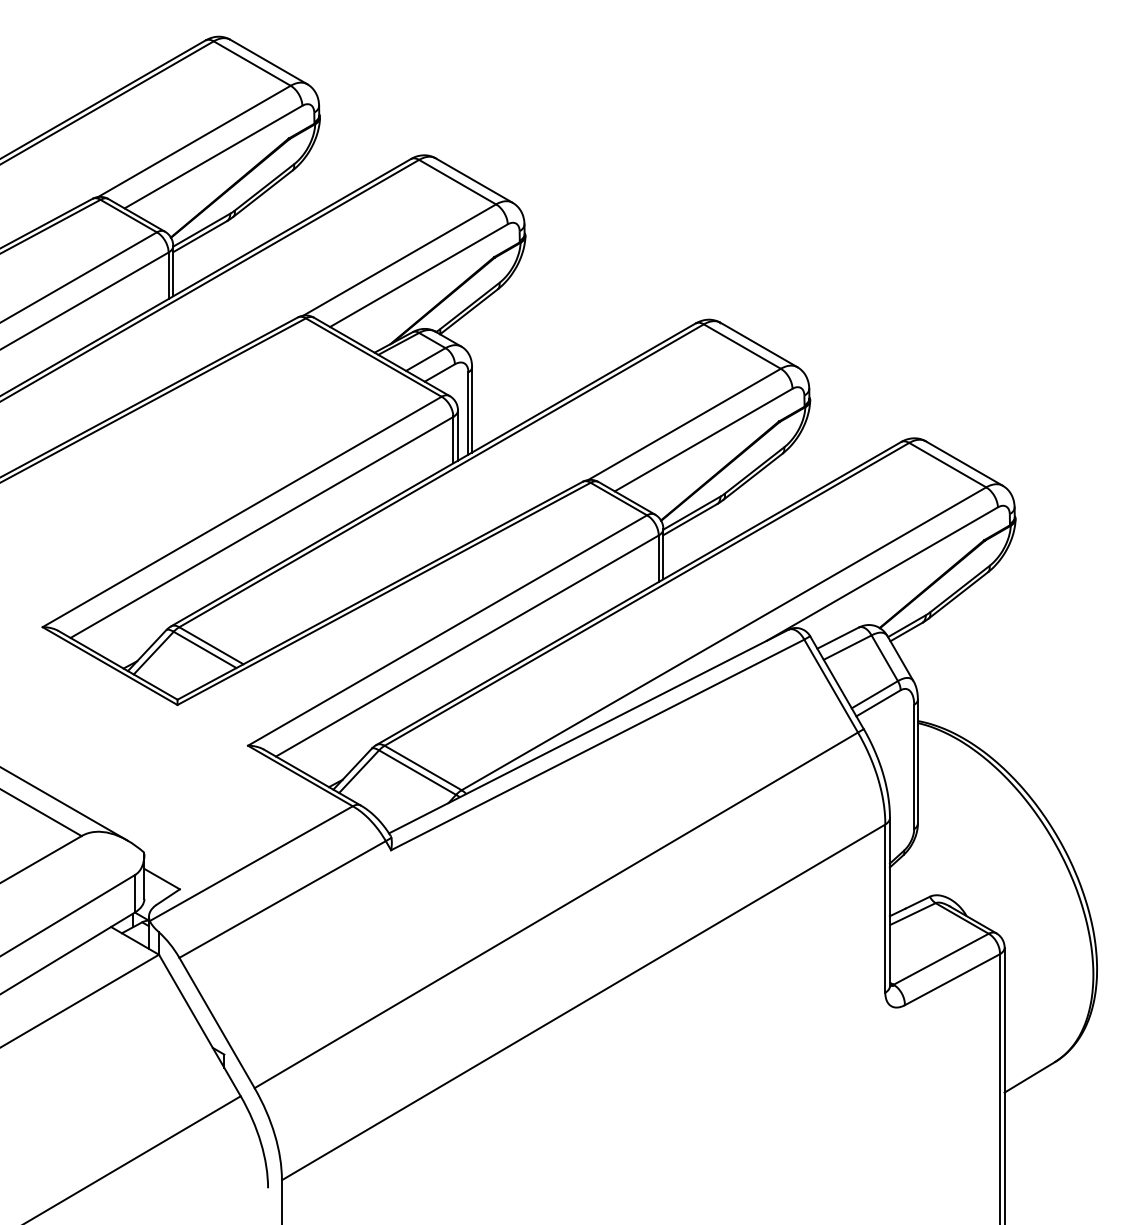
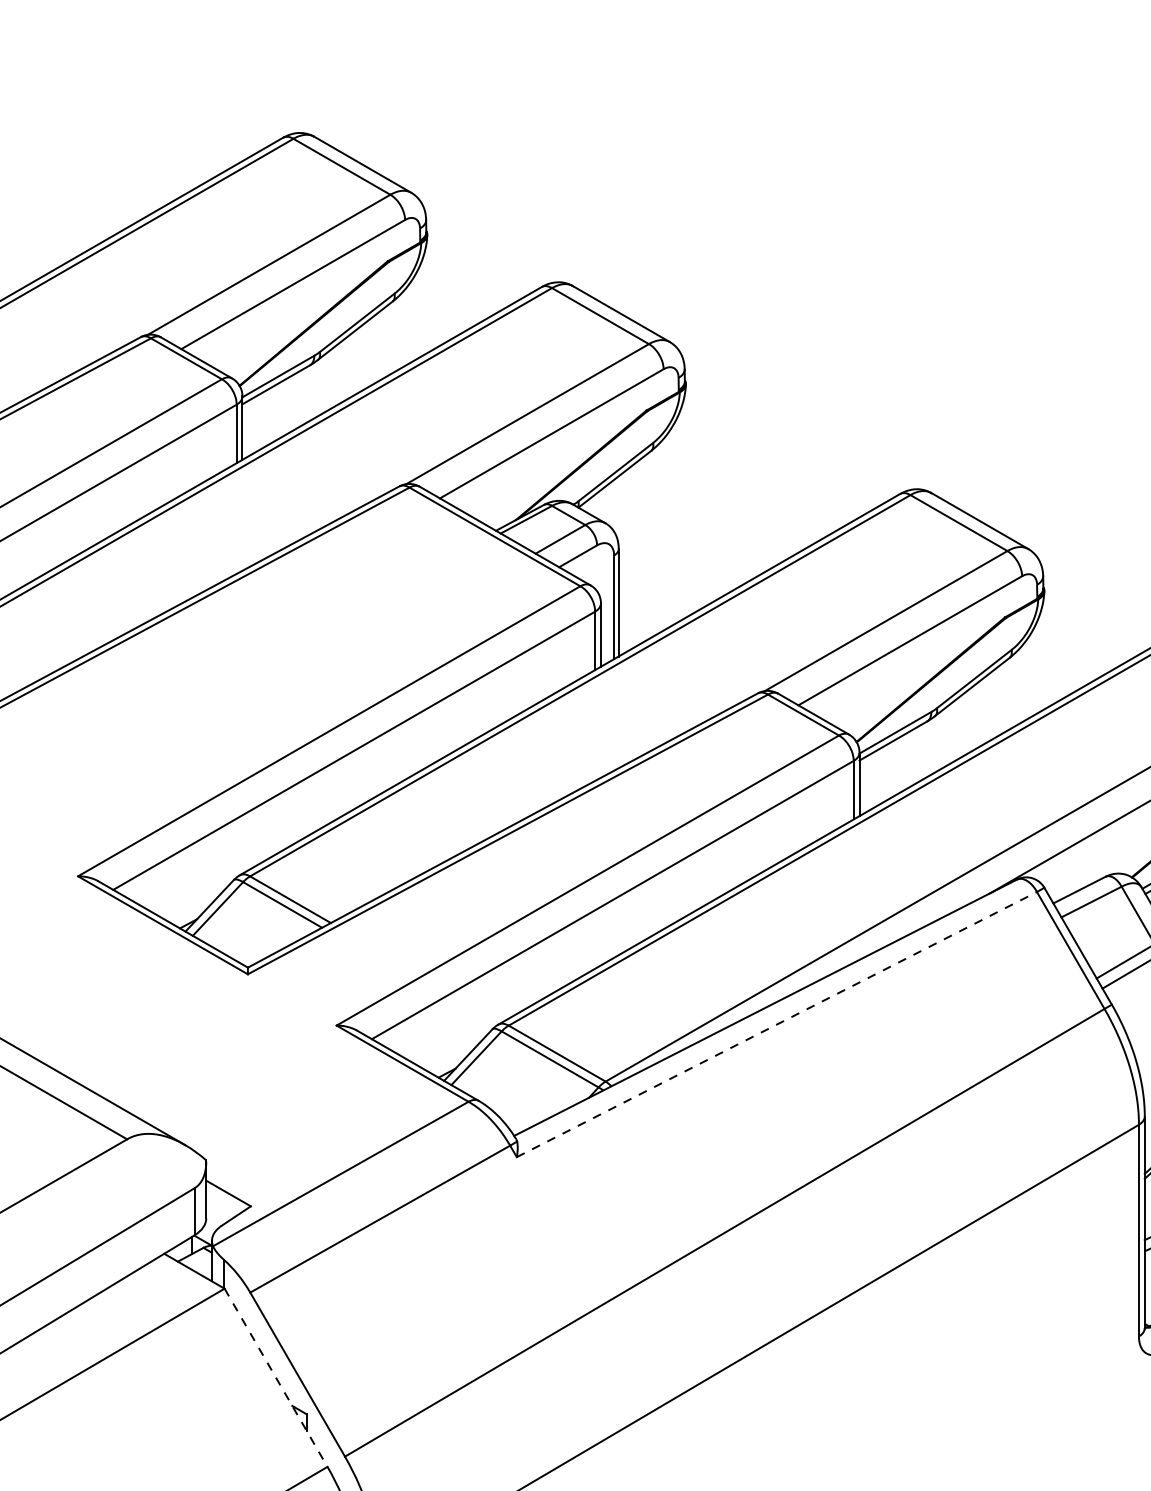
line: (597, 744) -> (776, 1024), solid -> dashed
line: (199, 1025) -> (275, 1377), solid -> dashed

